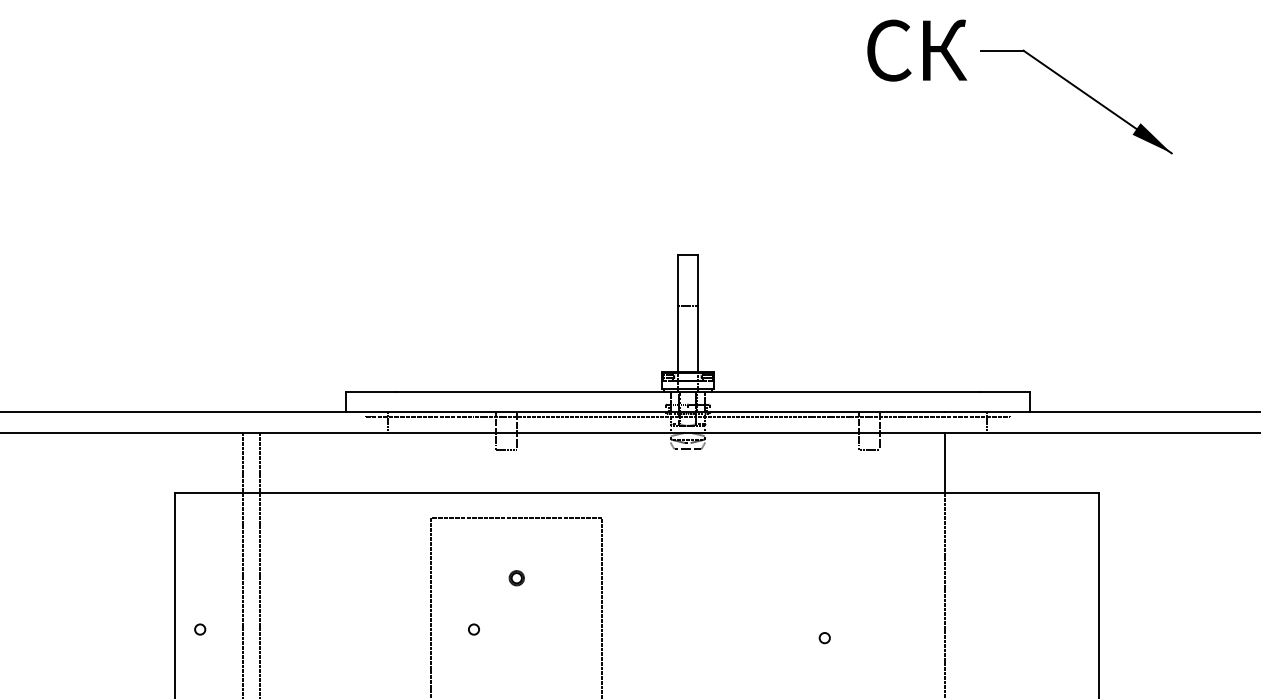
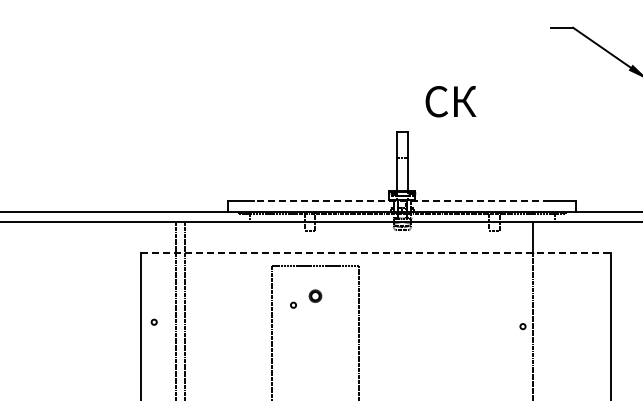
text: (916, 50) -> (450, 101), moved
line: (686, 392) -> (401, 201), solid -> dashed
line: (637, 492) -> (376, 252), solid -> dashed
part: (515, 576) -> (314, 295), size x1.6
circle: (473, 628) -> (293, 304), moved
circle: (823, 637) -> (522, 326), moved

